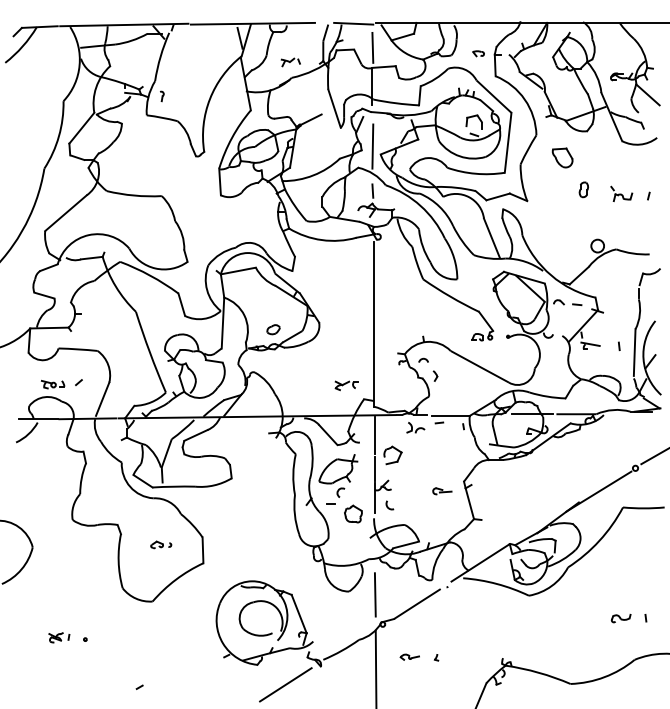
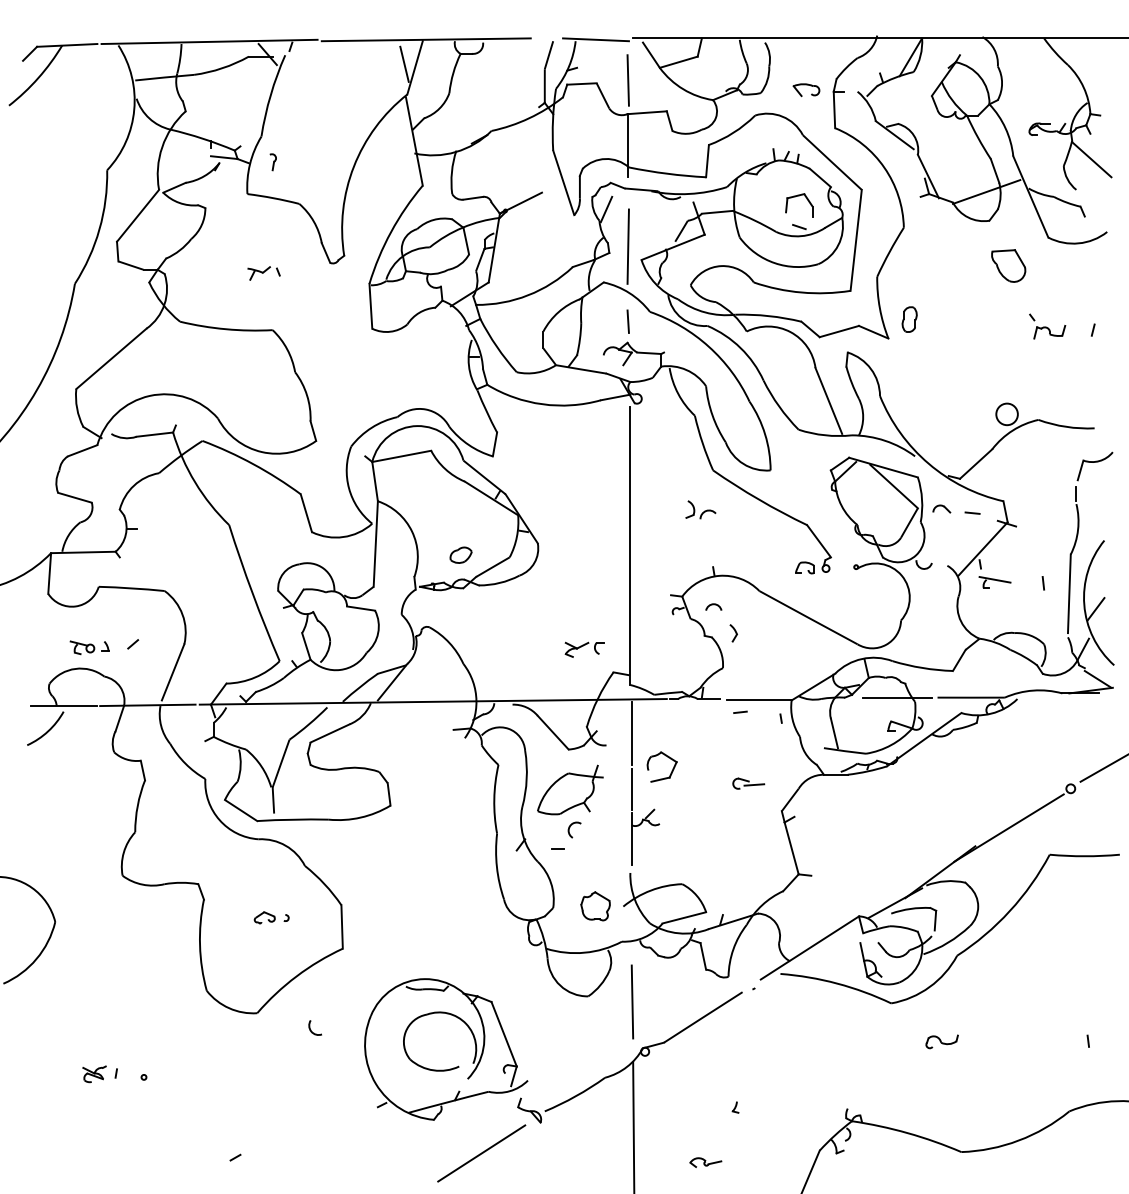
part: (478, 53) -> (806, 89), size x1.4
part: (290, 62) -> (263, 273), moved
part: (562, 157) -> (1008, 265), moved
part: (583, 189) -> (909, 319), moved
part: (415, 427) -> (700, 509), moved
part: (442, 491) -> (748, 784), moved
arc: (388, 506) -> (312, 1029), moved
part: (353, 513) -> (595, 905), moved
part: (620, 618) -> (941, 1041), moved
part: (409, 656) -> (705, 1161), moved

